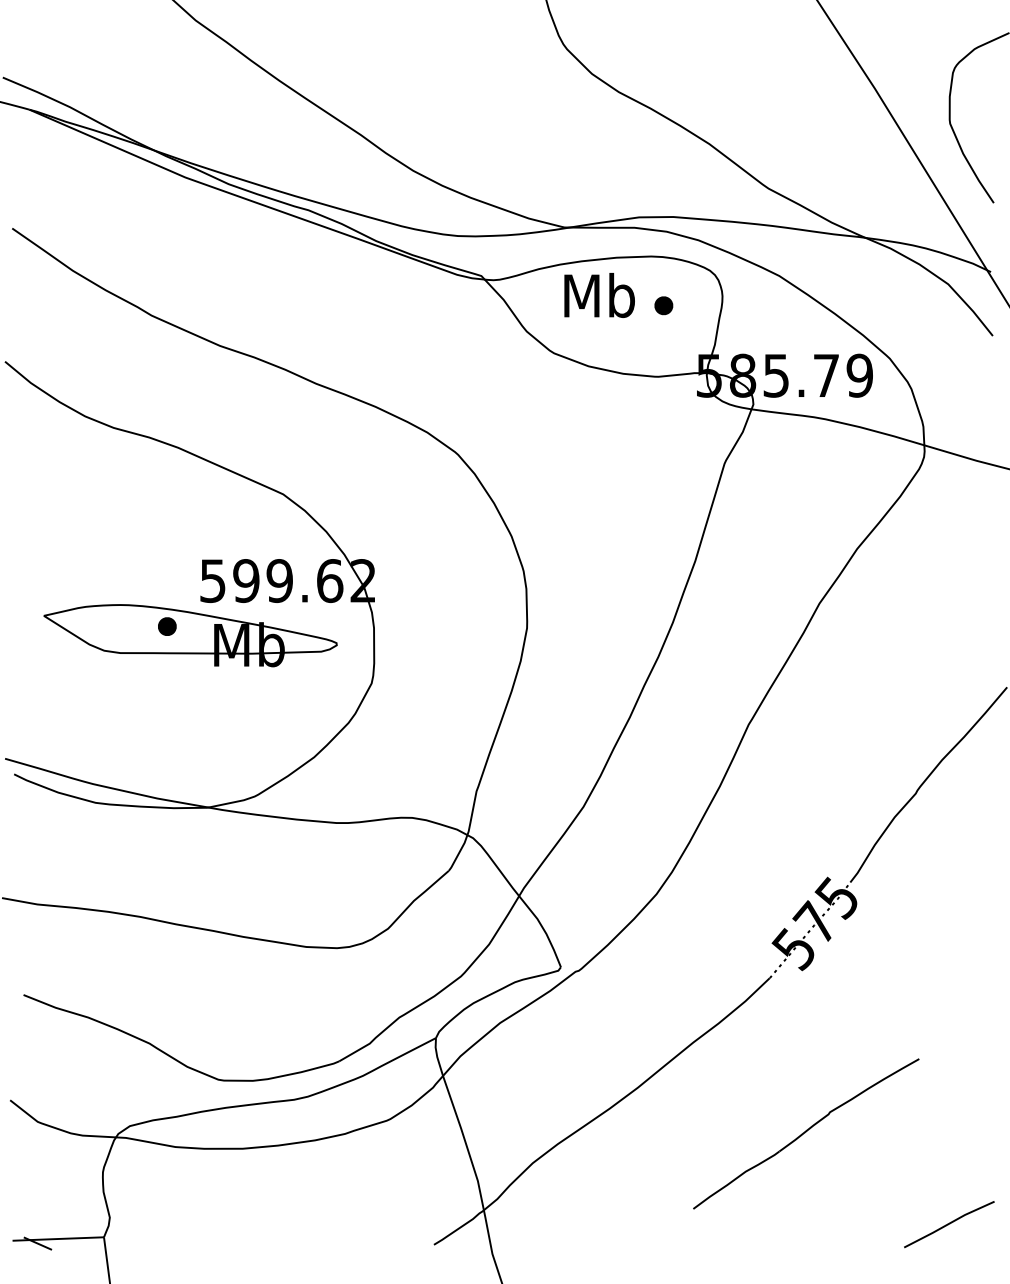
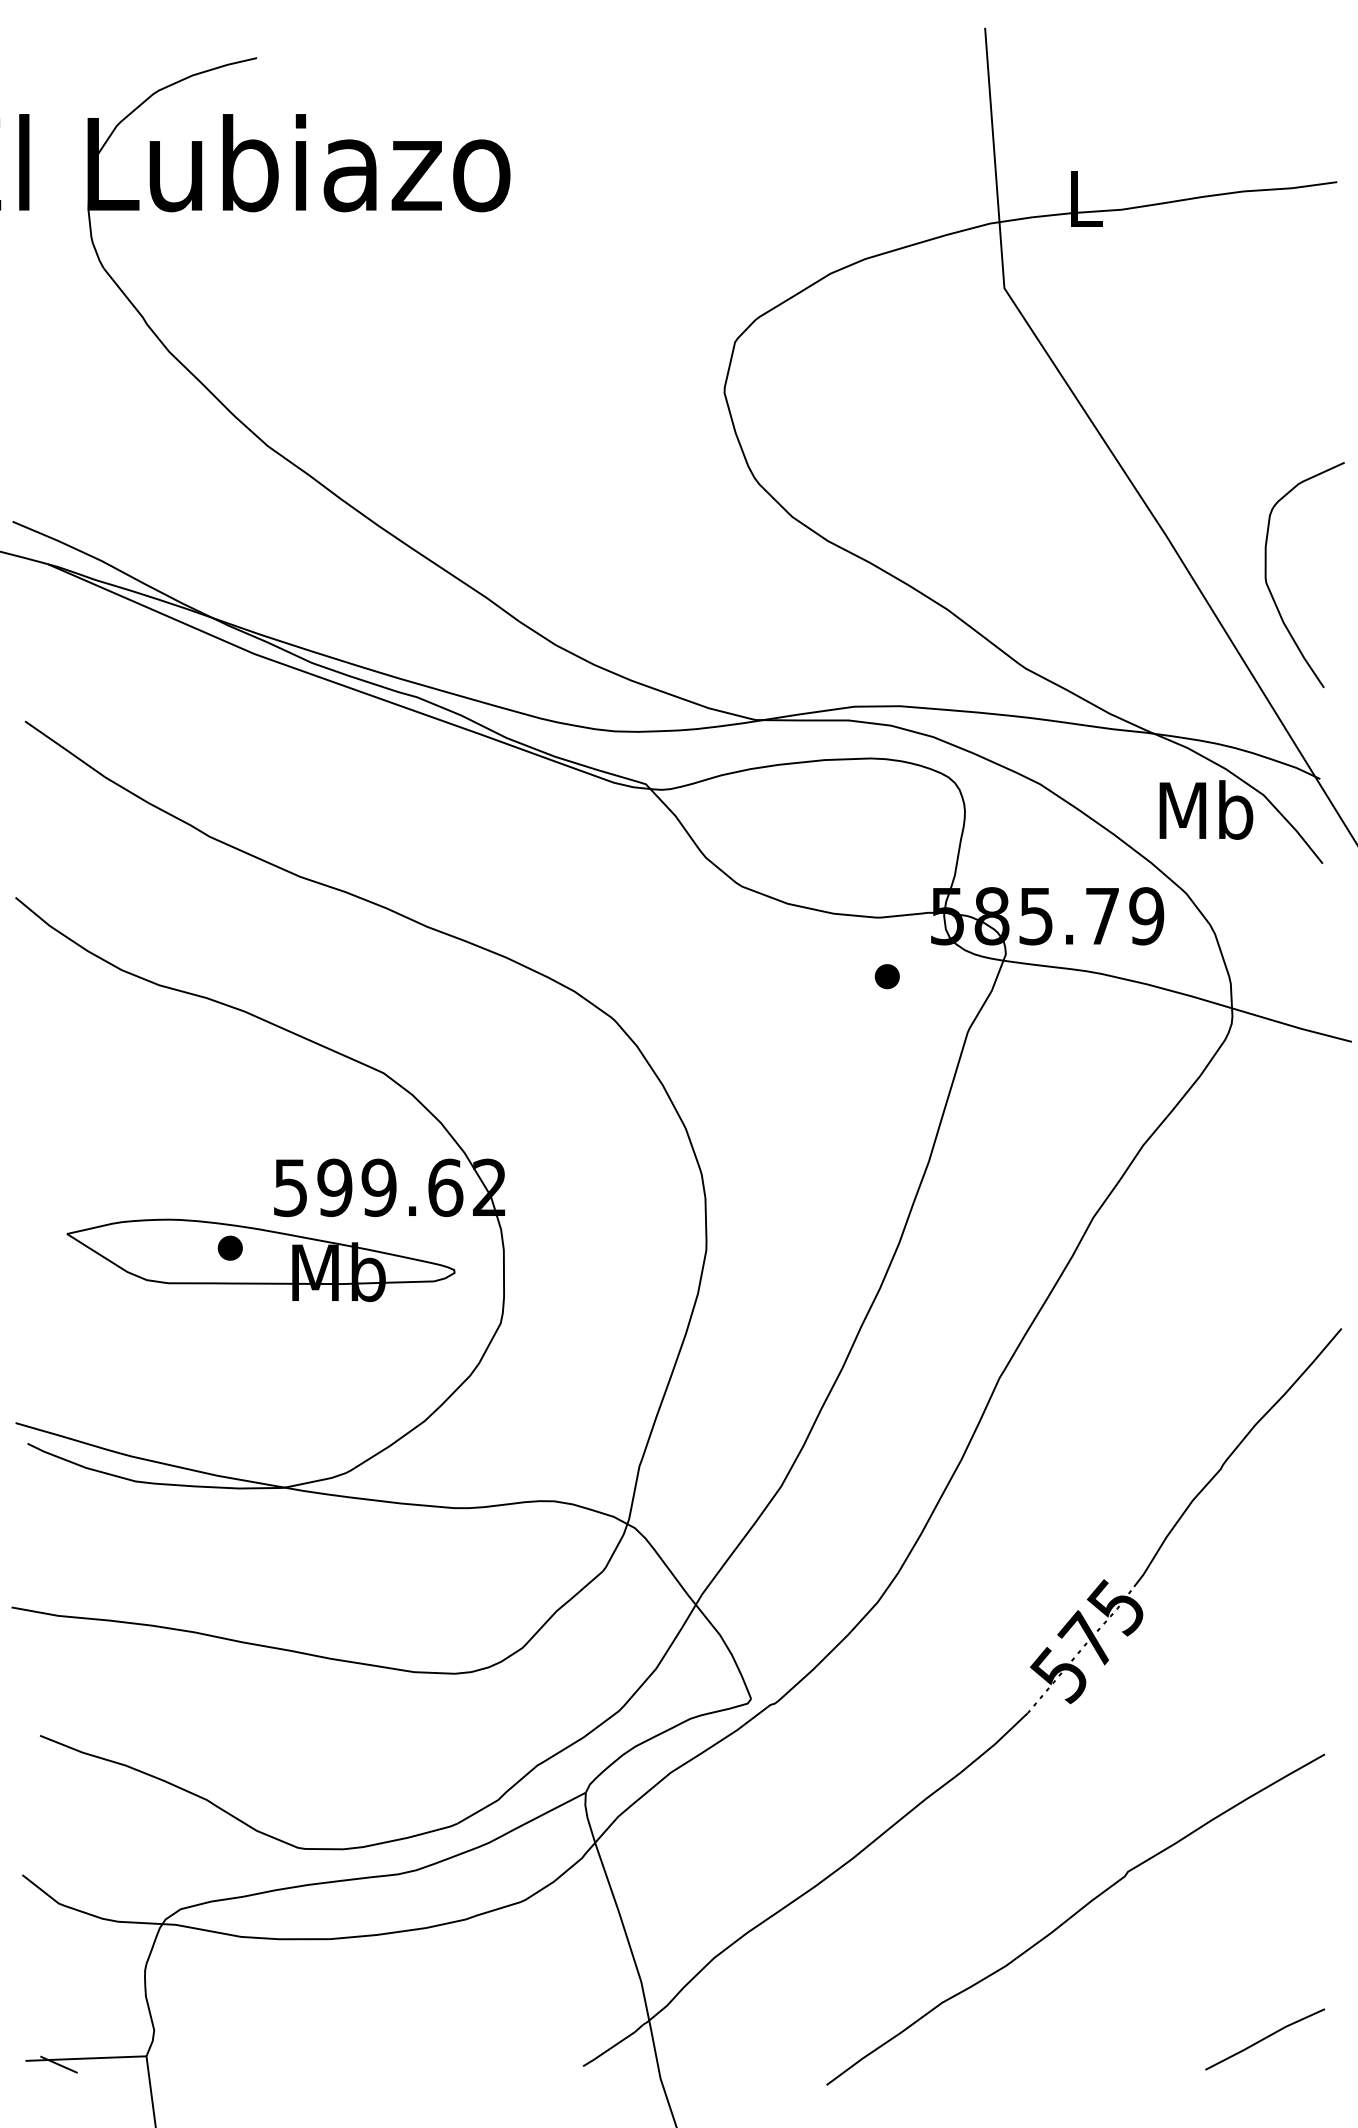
text: (599, 295) -> (1206, 809), moved
part: (663, 305) -> (886, 976), moved
part: (806, 1133) -> (1075, 1919), size x1.67

